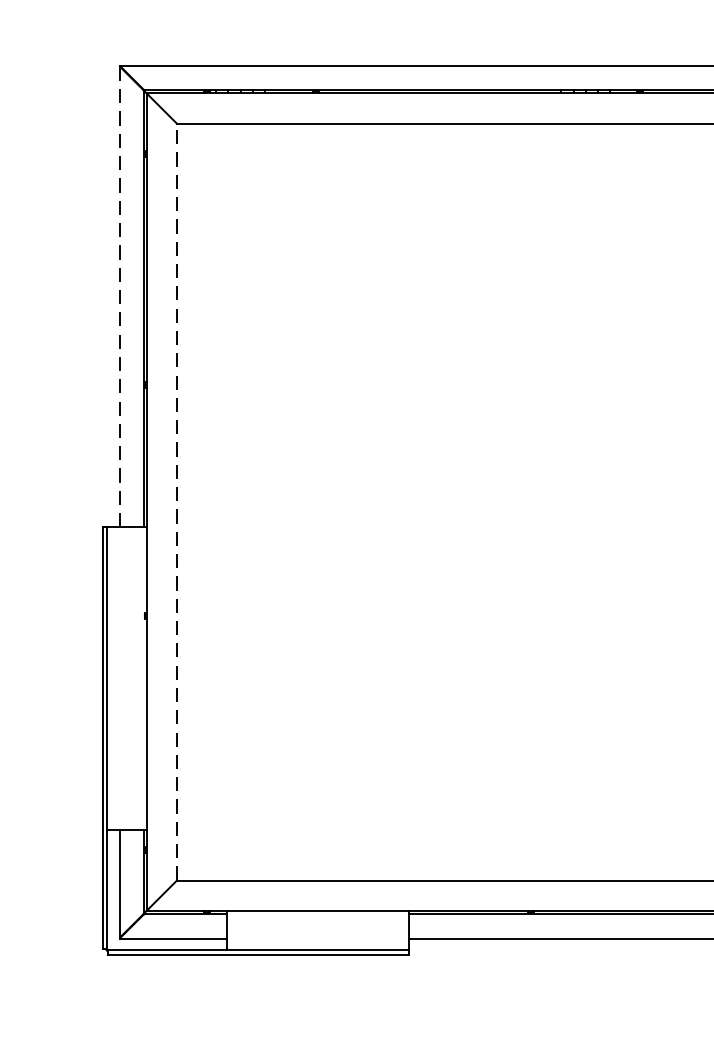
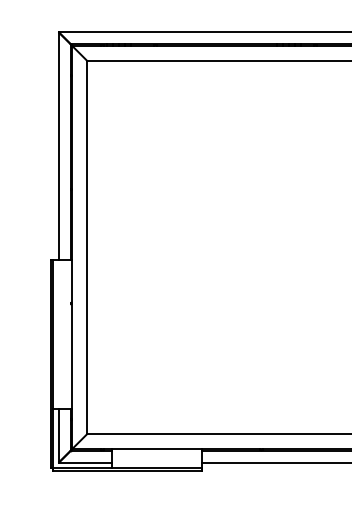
line: (120, 297) -> (59, 146), dashed -> solid
line: (177, 502) -> (87, 247), dashed -> solid

